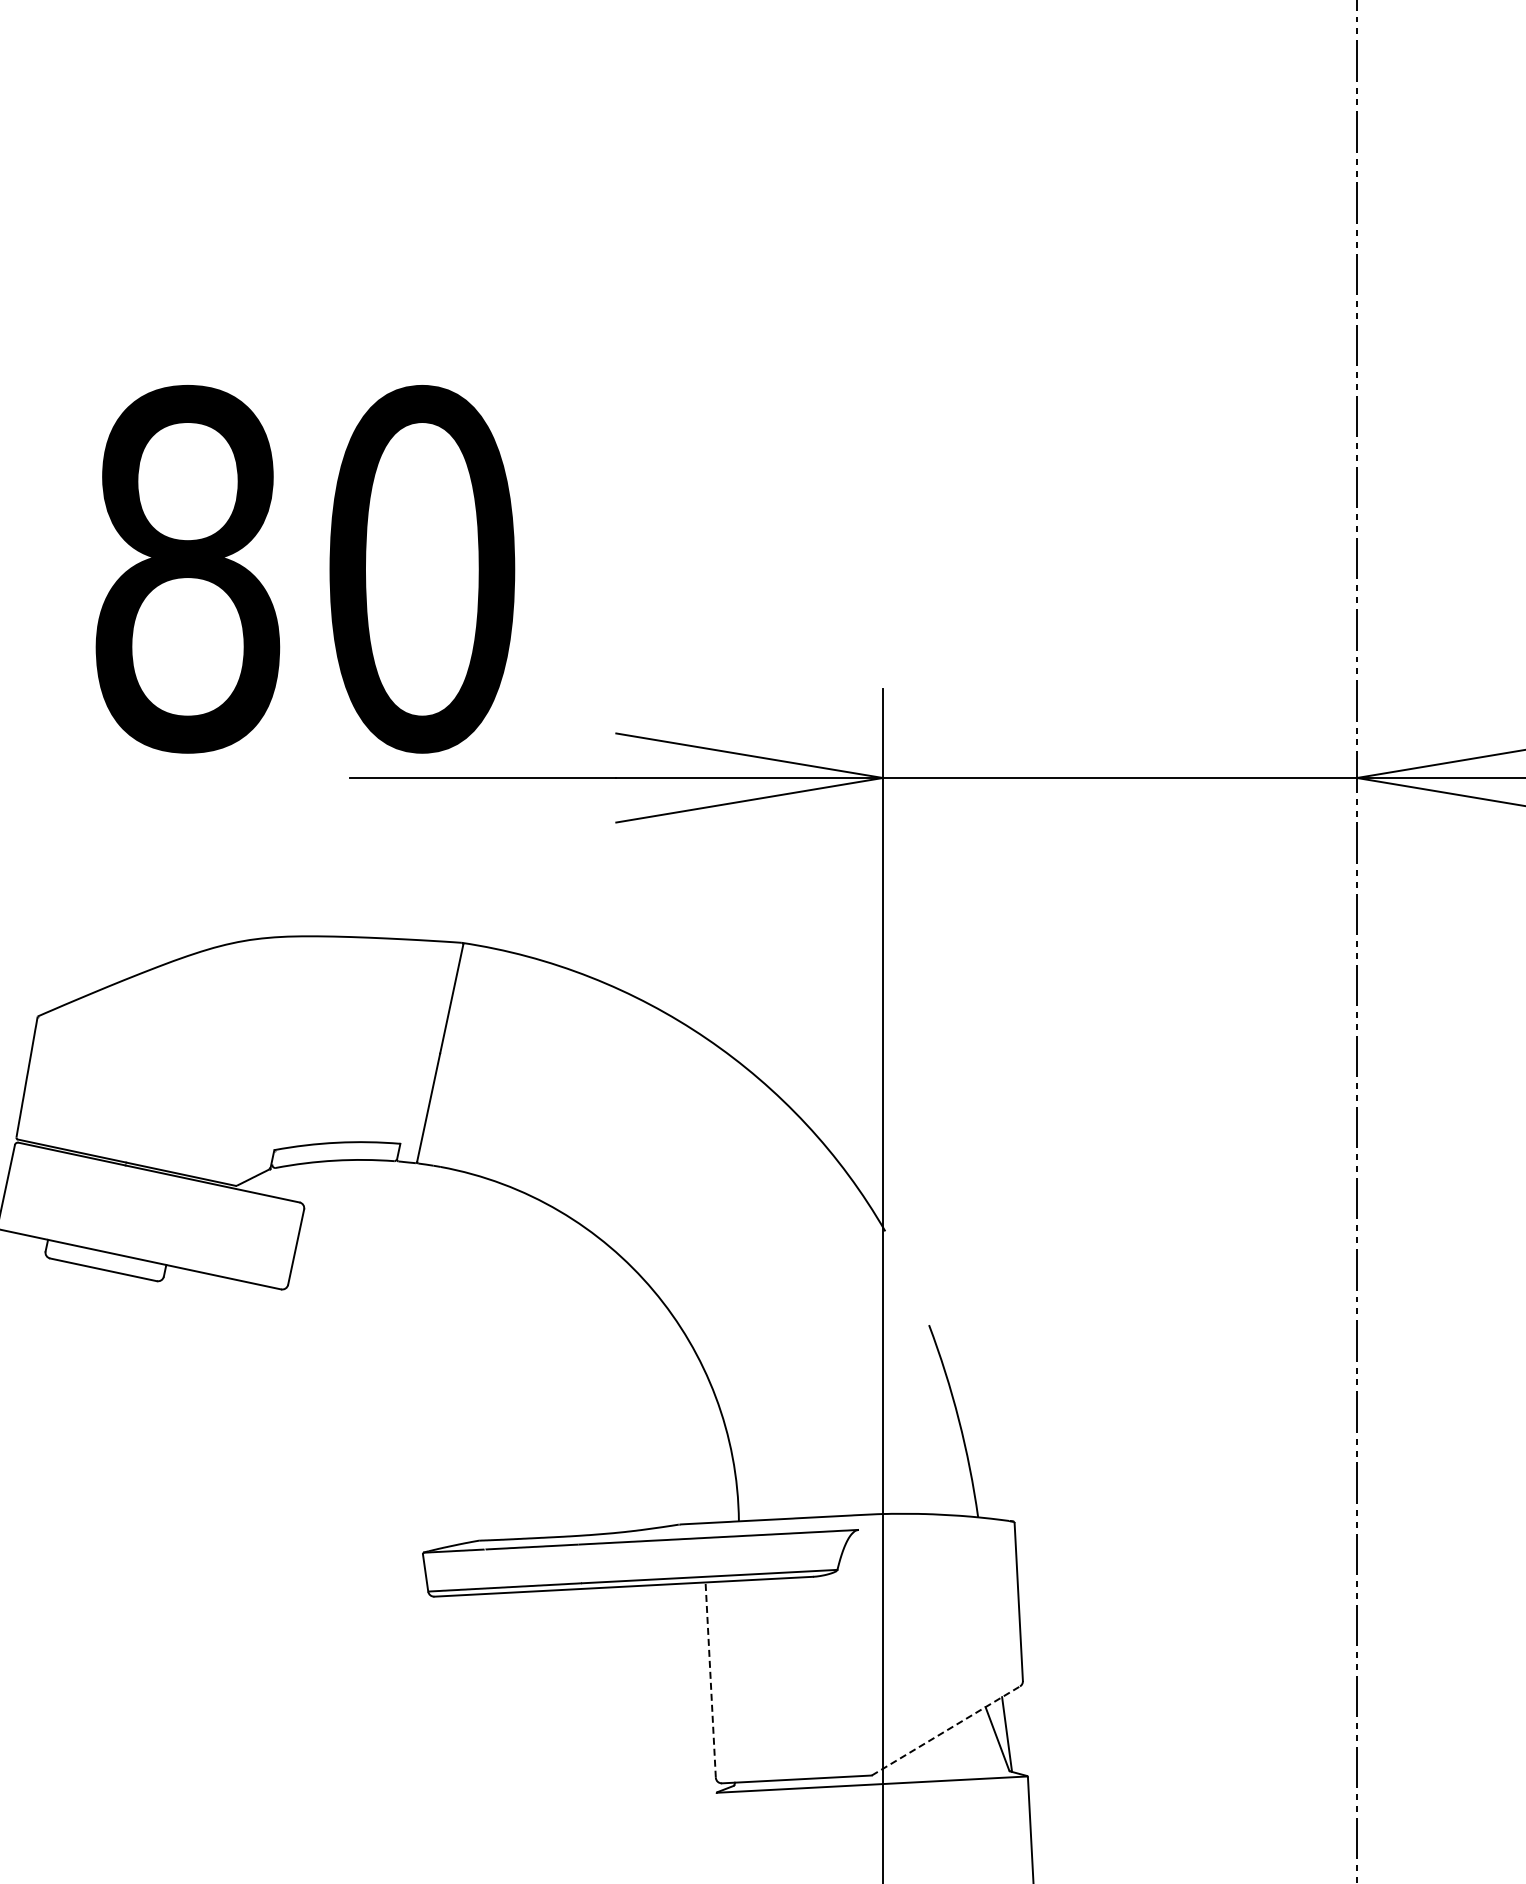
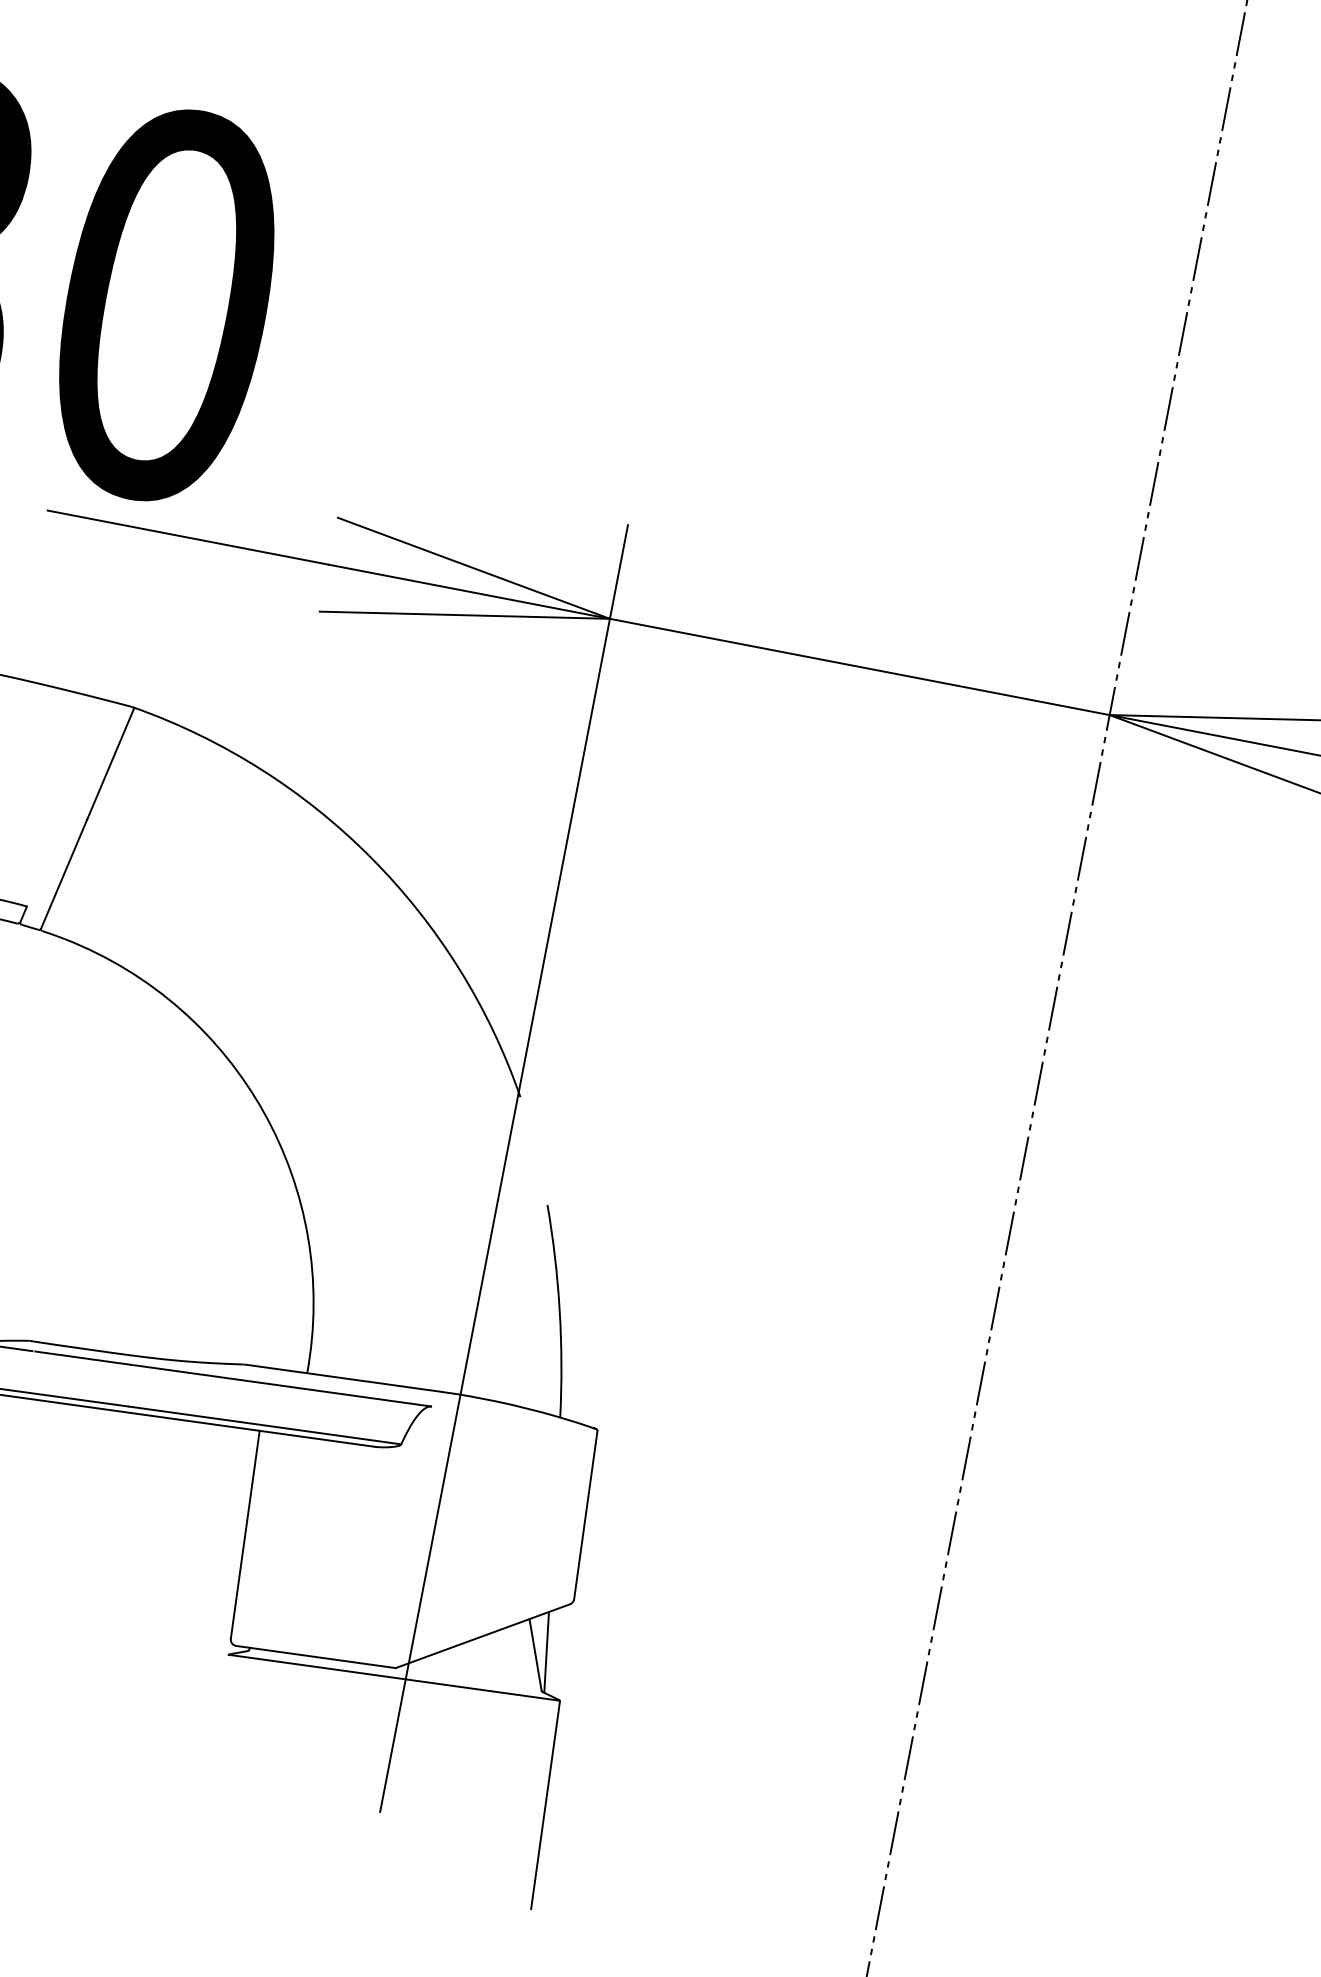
line: (710, 1680) -> (244, 1535), dashed -> solid
line: (946, 1730) -> (483, 1635), dashed -> solid

